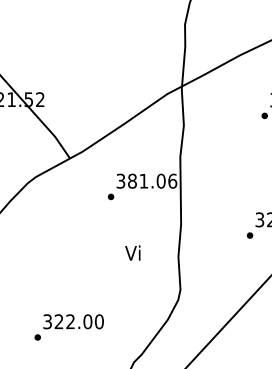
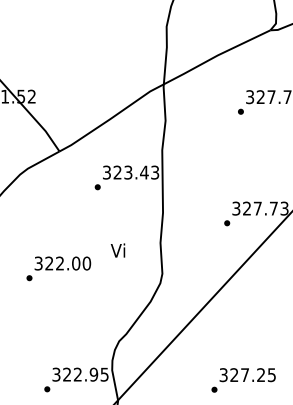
text: (152, 181) -> (136, 172), 381.06 -> 323.43
text: (132, 253) -> (117, 250), moved
text: (68, 327) -> (58, 268), moved

